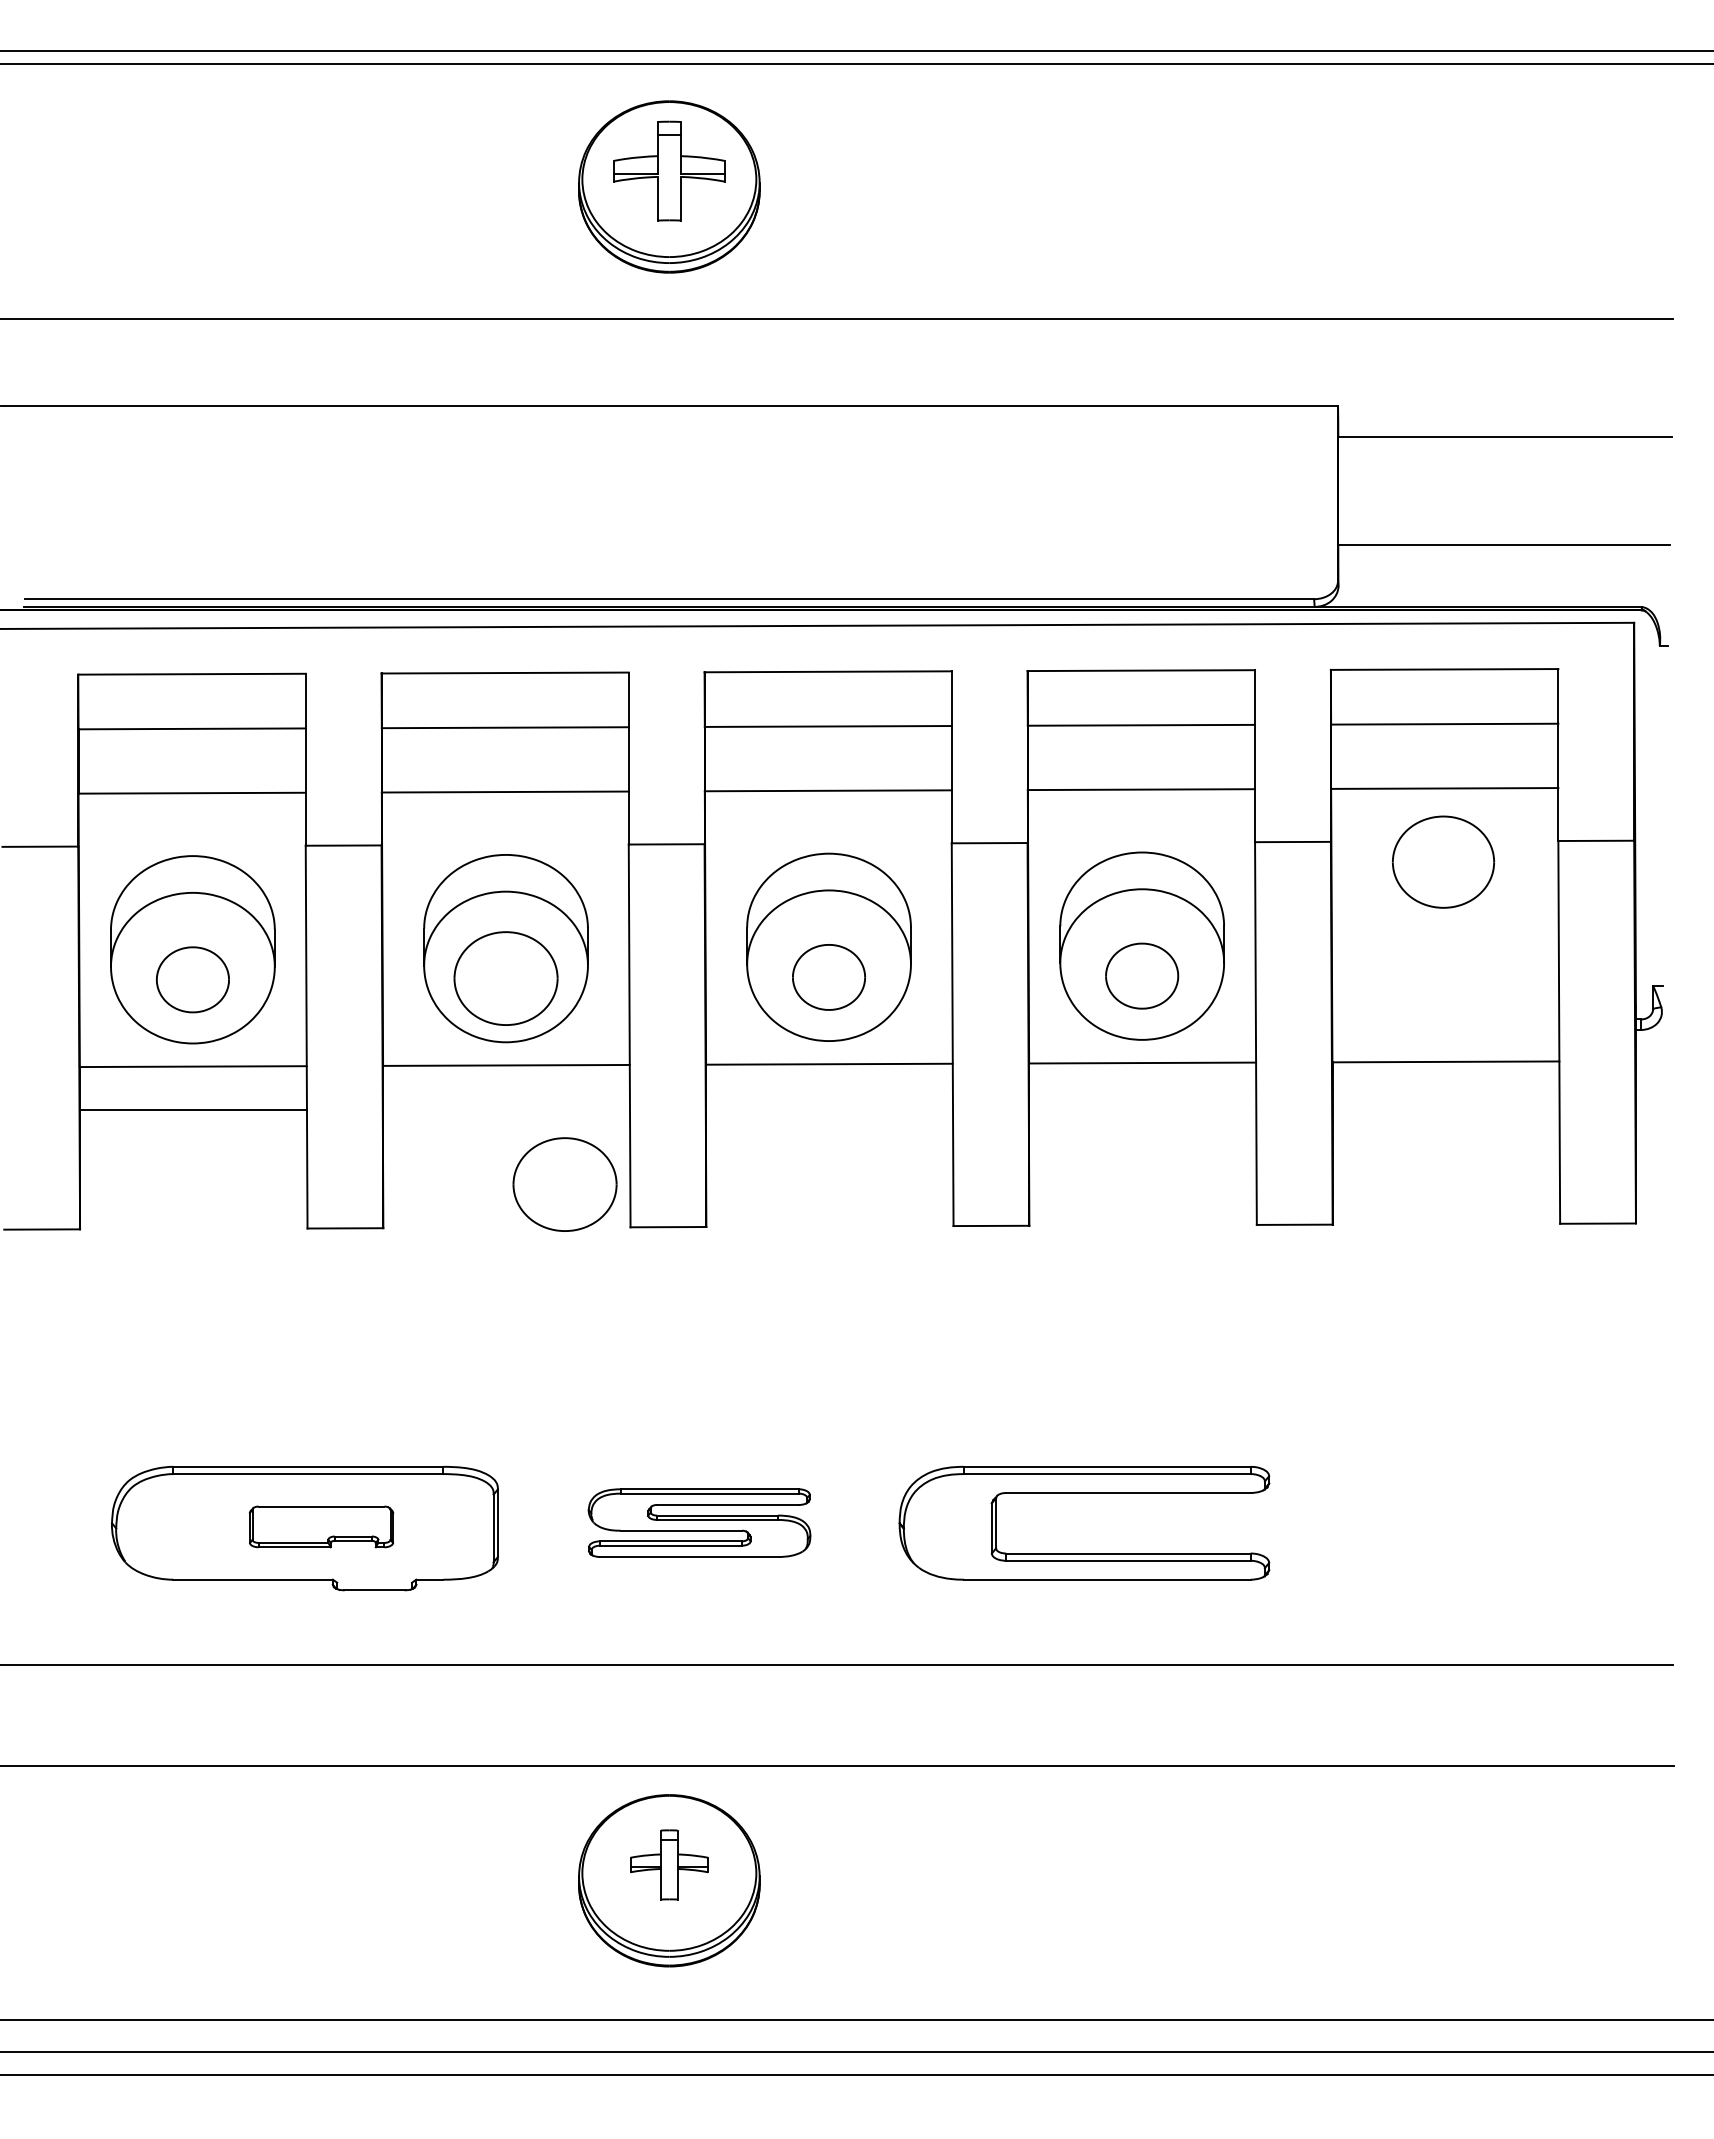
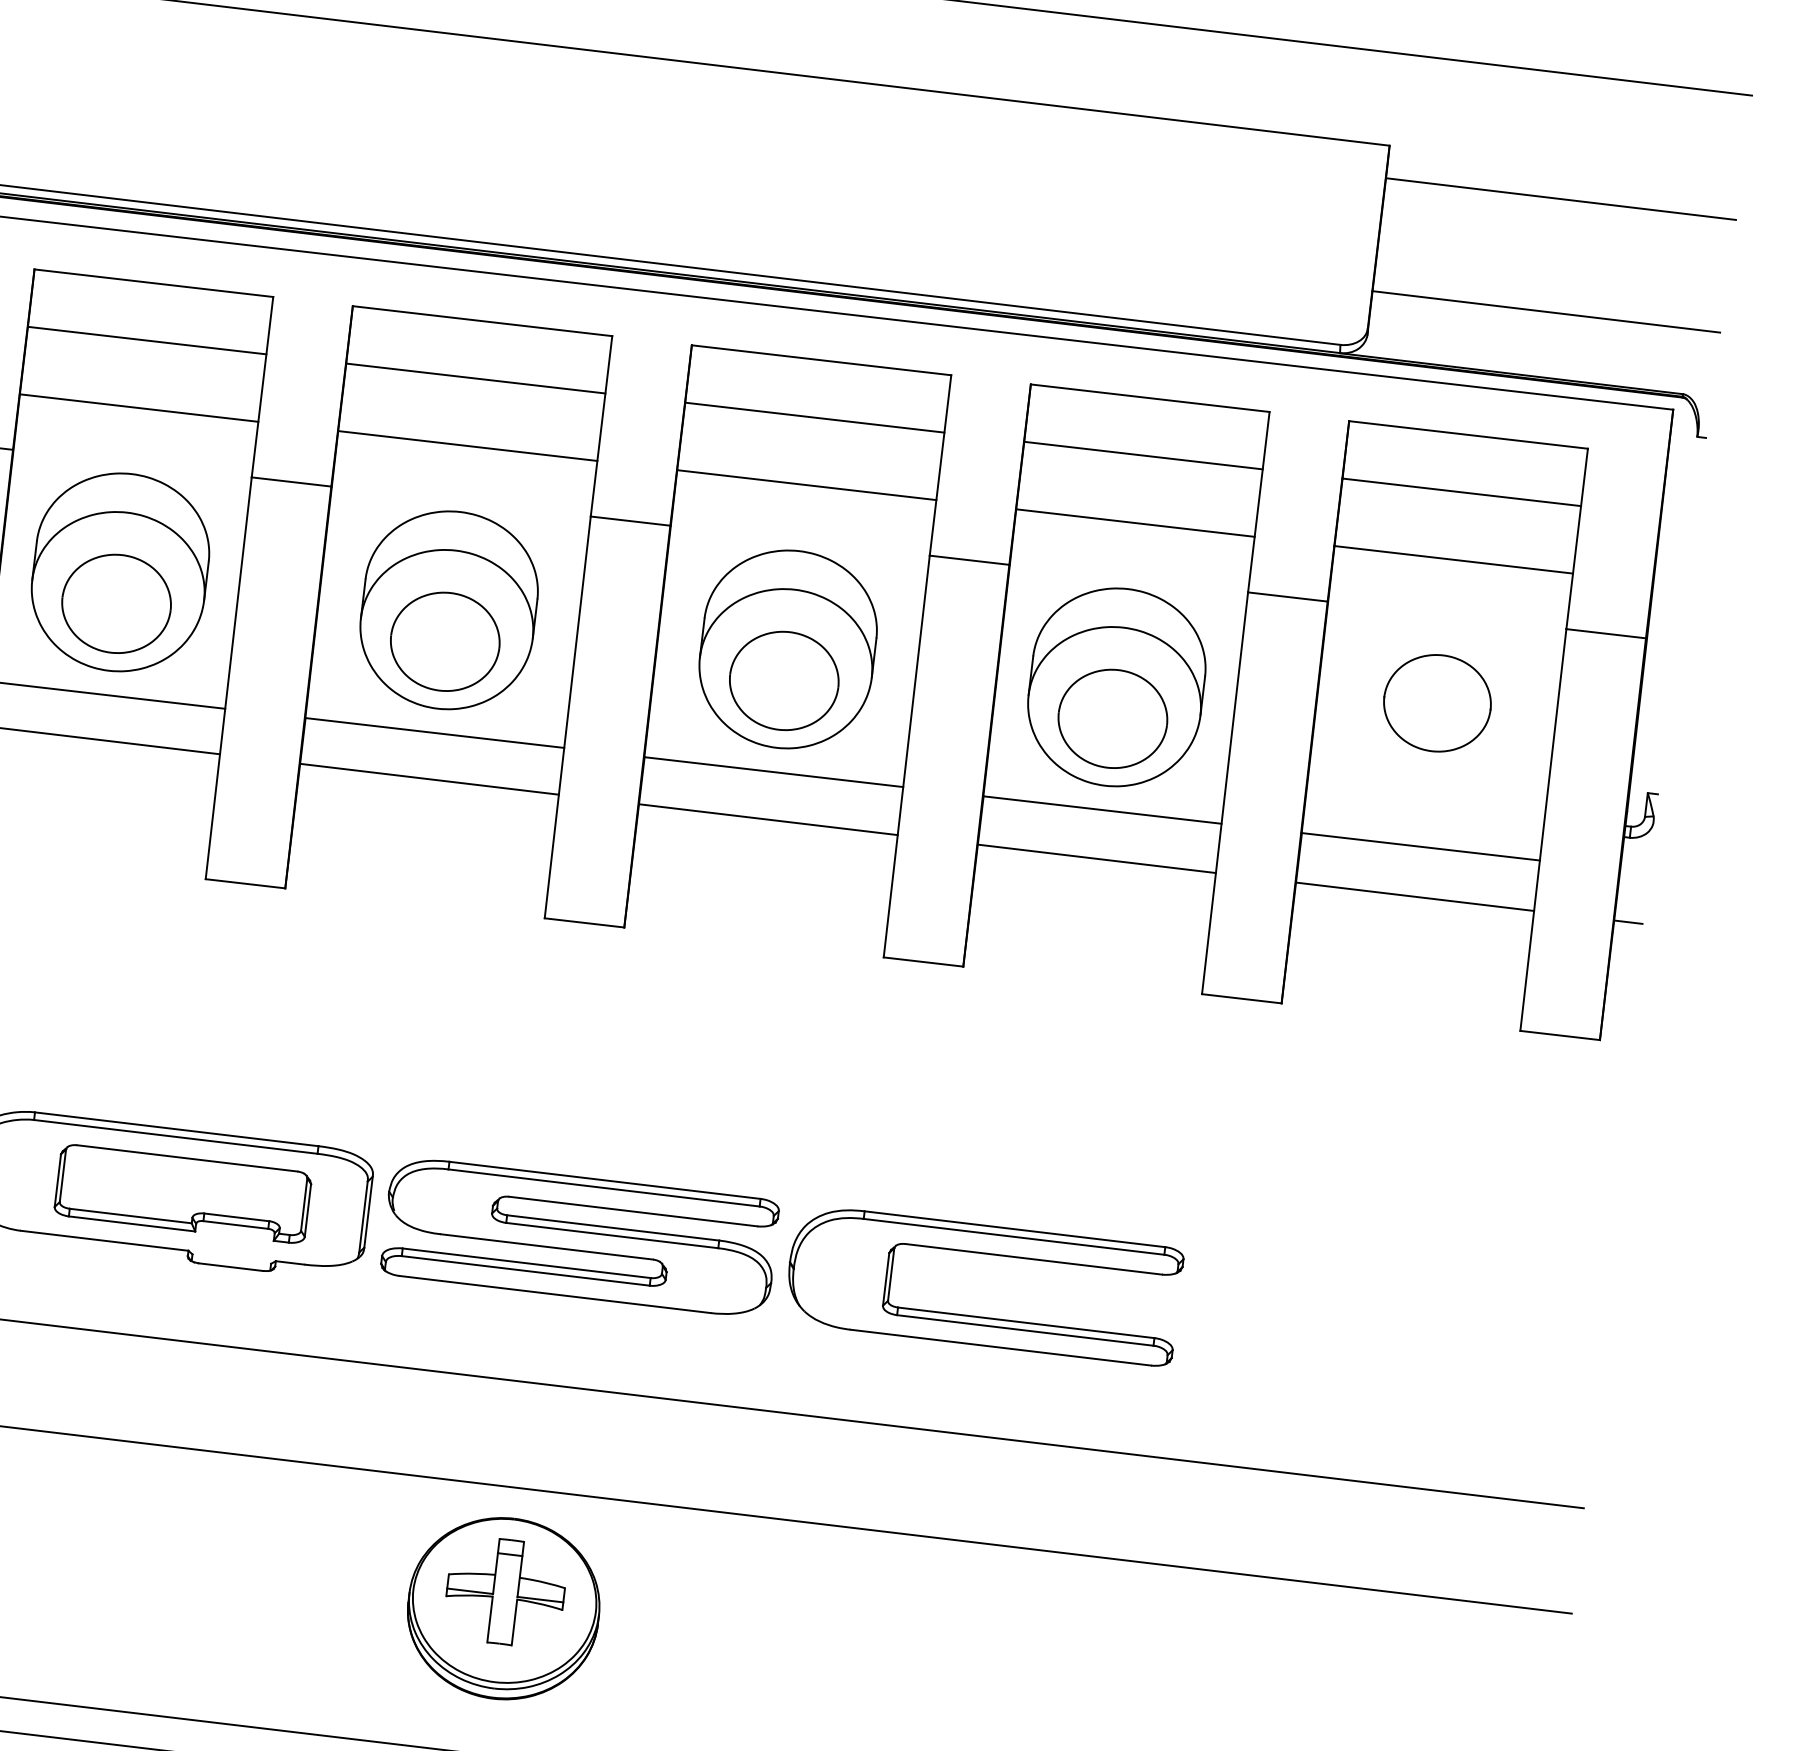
part: (1443, 861) -> (1437, 702), moved
part: (1141, 975) -> (1112, 718), size x1.43
part: (828, 977) -> (783, 681), size x1.43
part: (192, 979) -> (116, 603), size x1.43
line: (506, 1109) -> (429, 779), added
line: (829, 1109) -> (768, 819), added
line: (1142, 1109) -> (1096, 858), added
line: (1445, 1109) -> (1414, 896), added
line: (1648, 1109) -> (1627, 922), added
part: (564, 1184) -> (480, 865), removed
part: (699, 1522) -> (580, 1236), size x1.67
part: (321, 1526) -> (183, 1193), size x1.67
part: (669, 1864) -> (505, 1591), size x1.43

